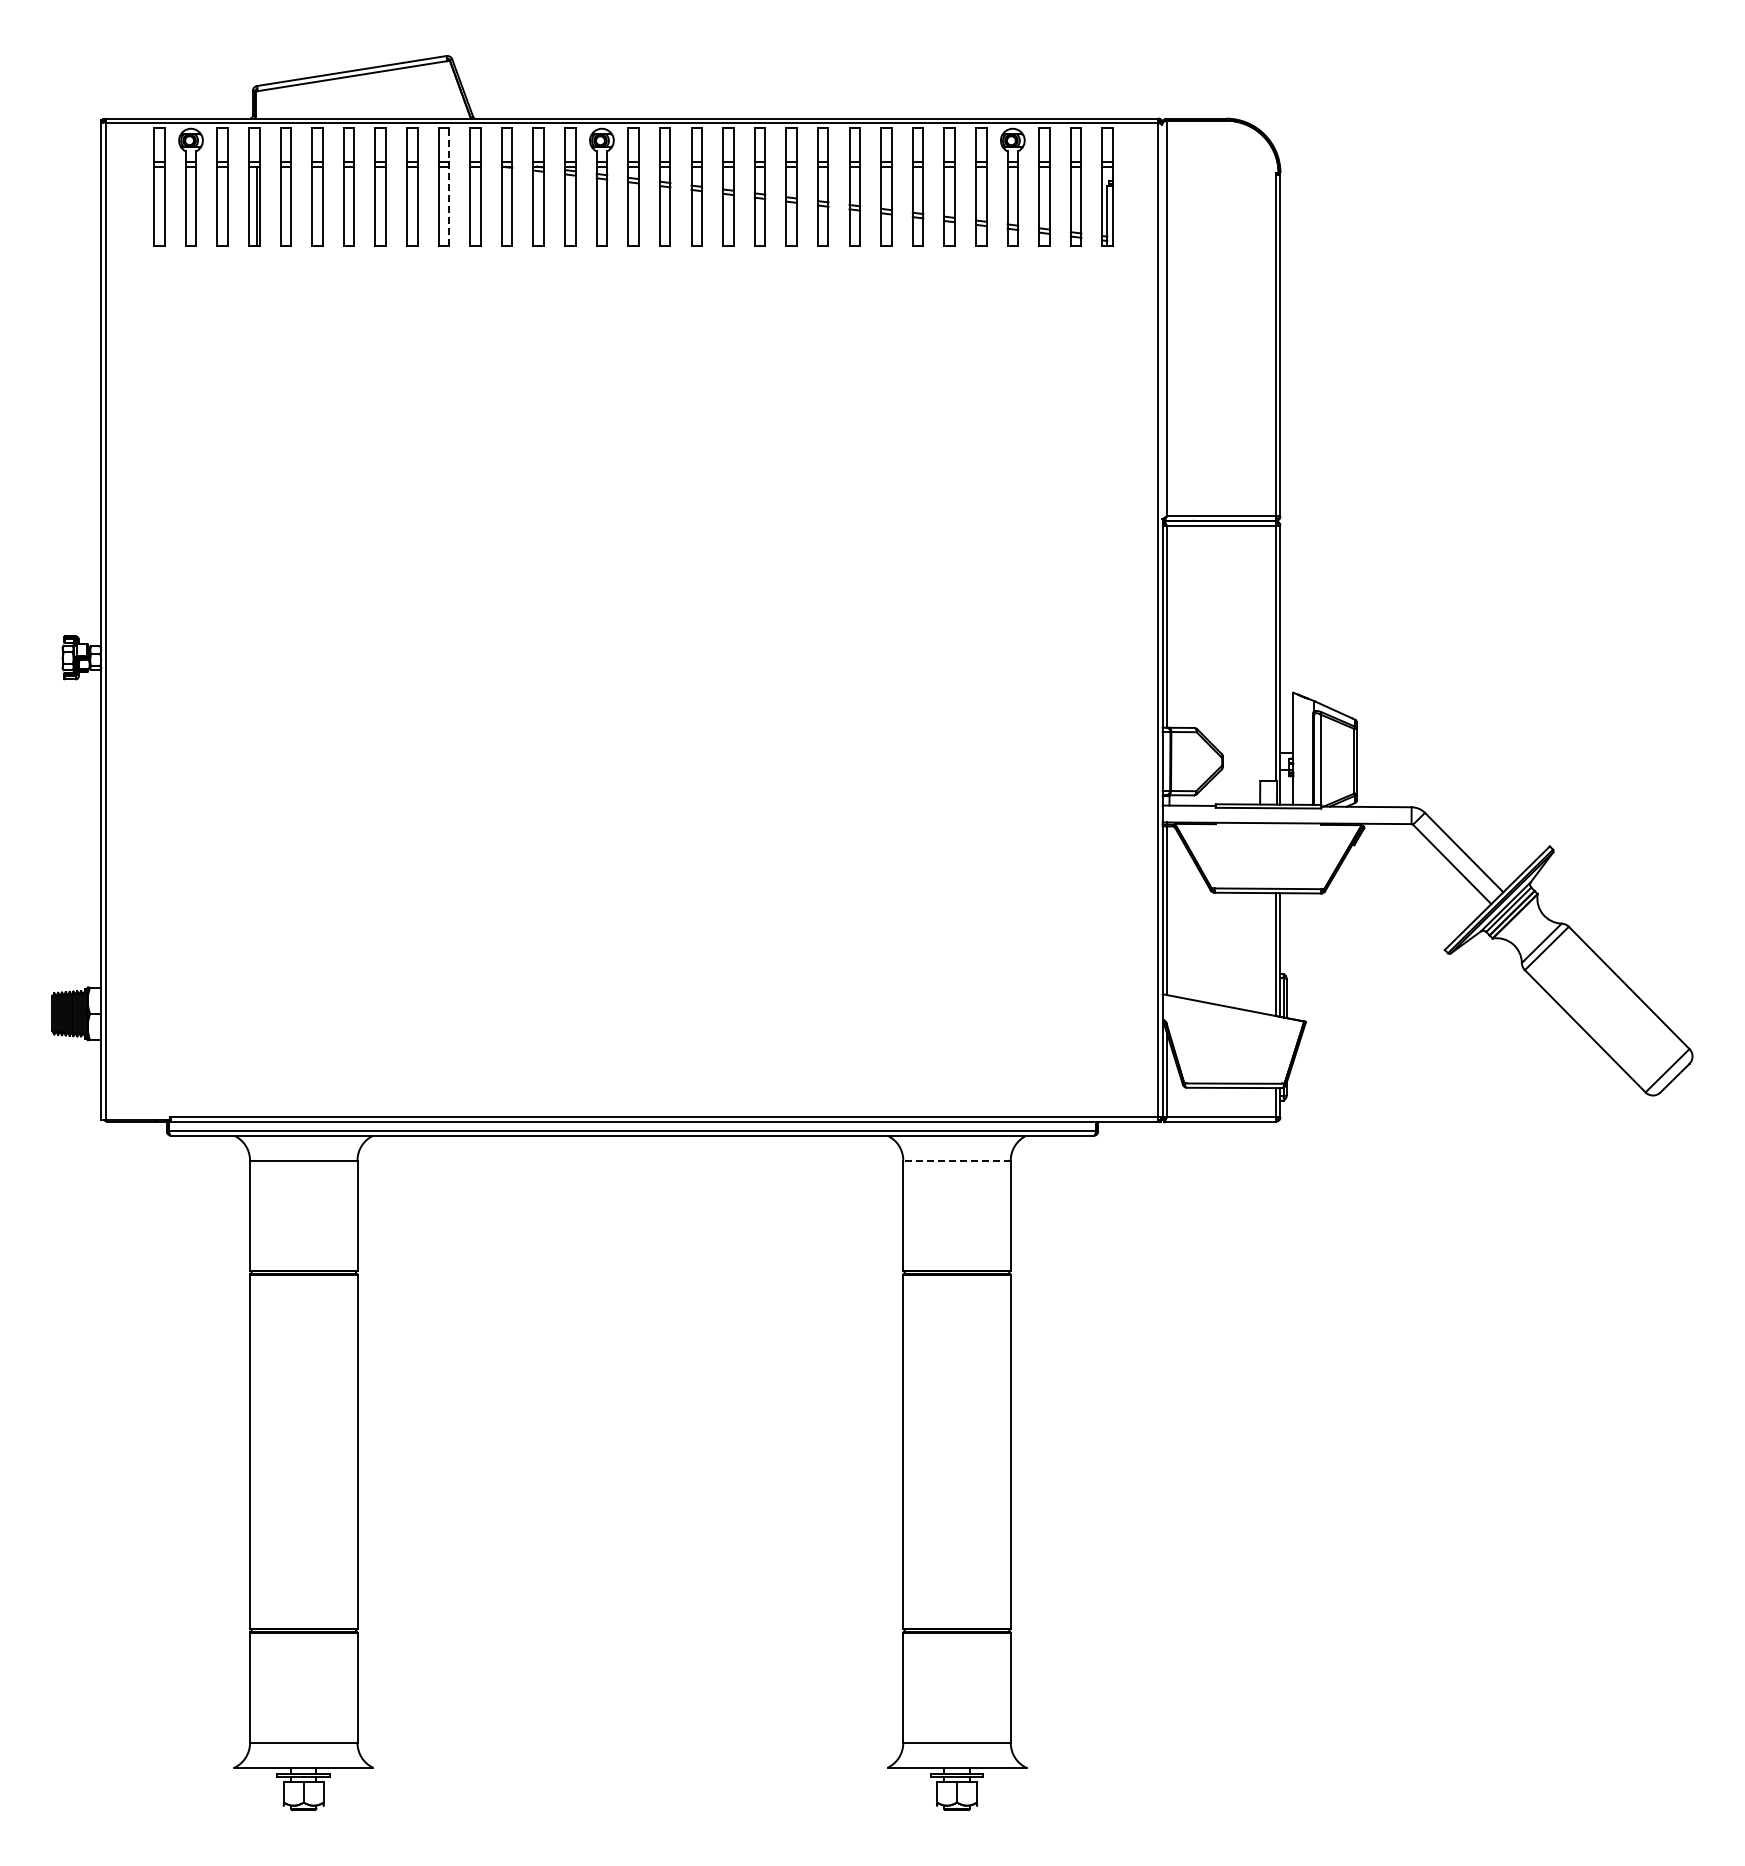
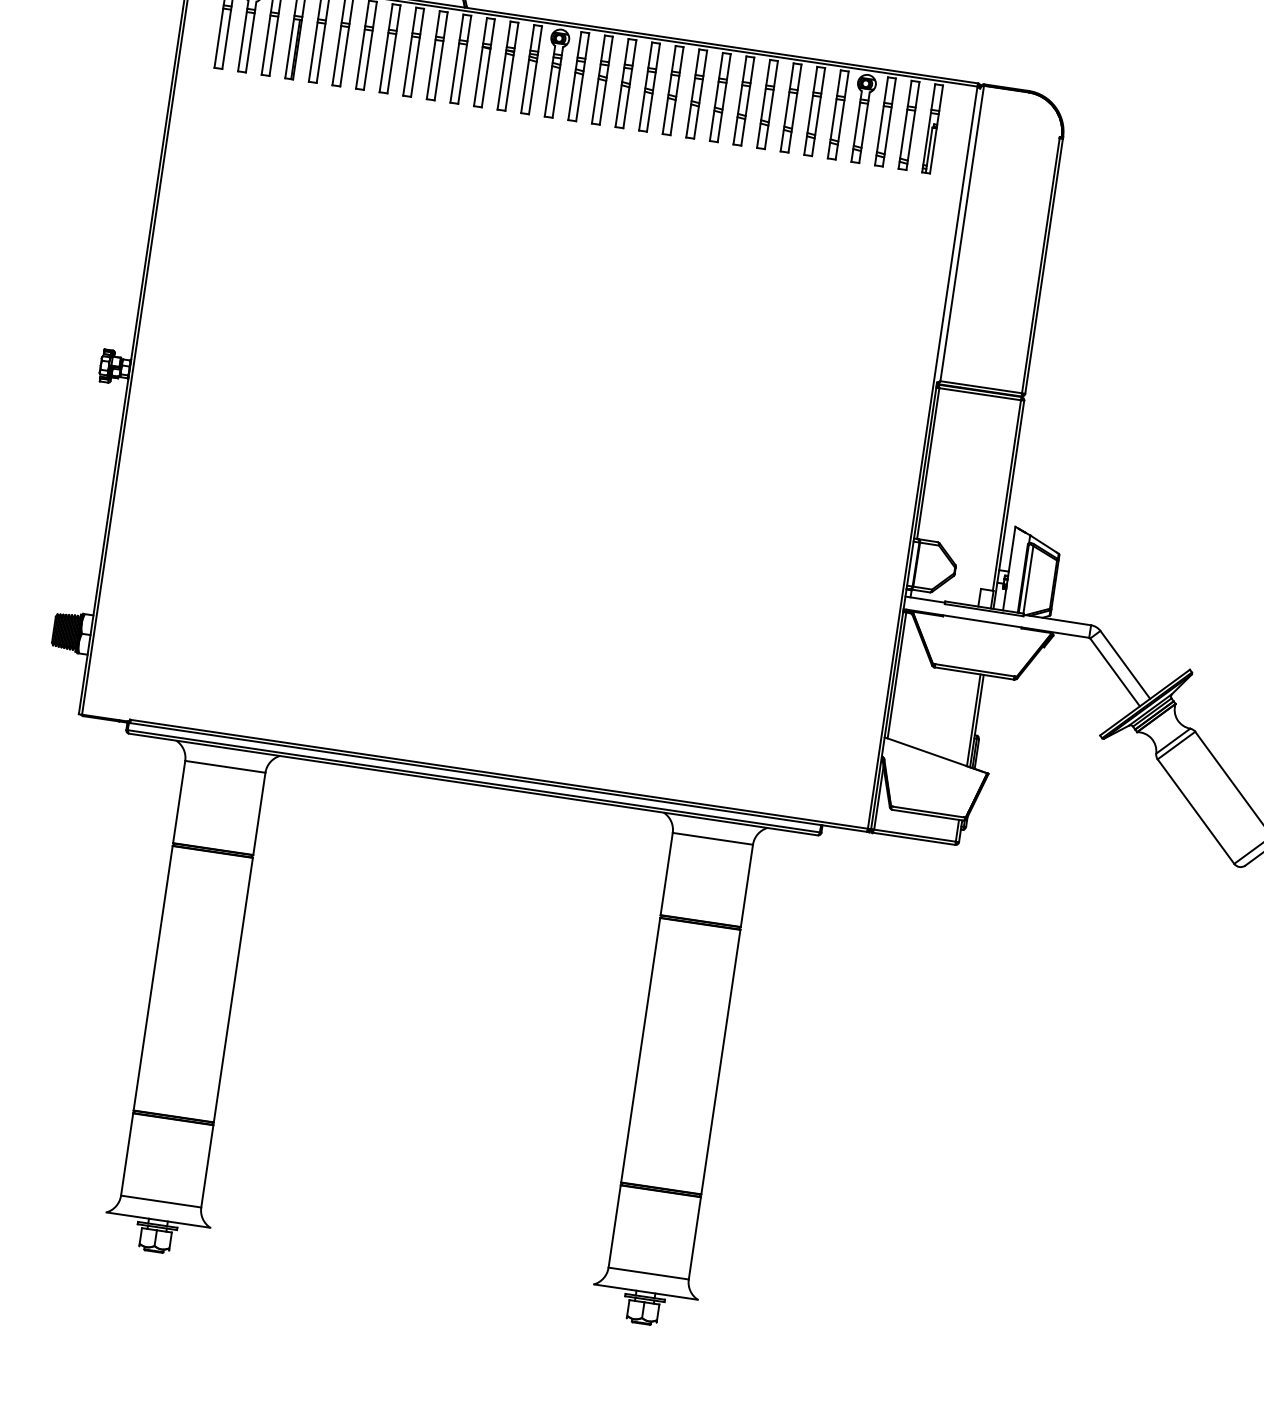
line: (449, 187) -> (441, 56), dashed -> solid
line: (957, 1160) -> (713, 838), dashed -> solid

